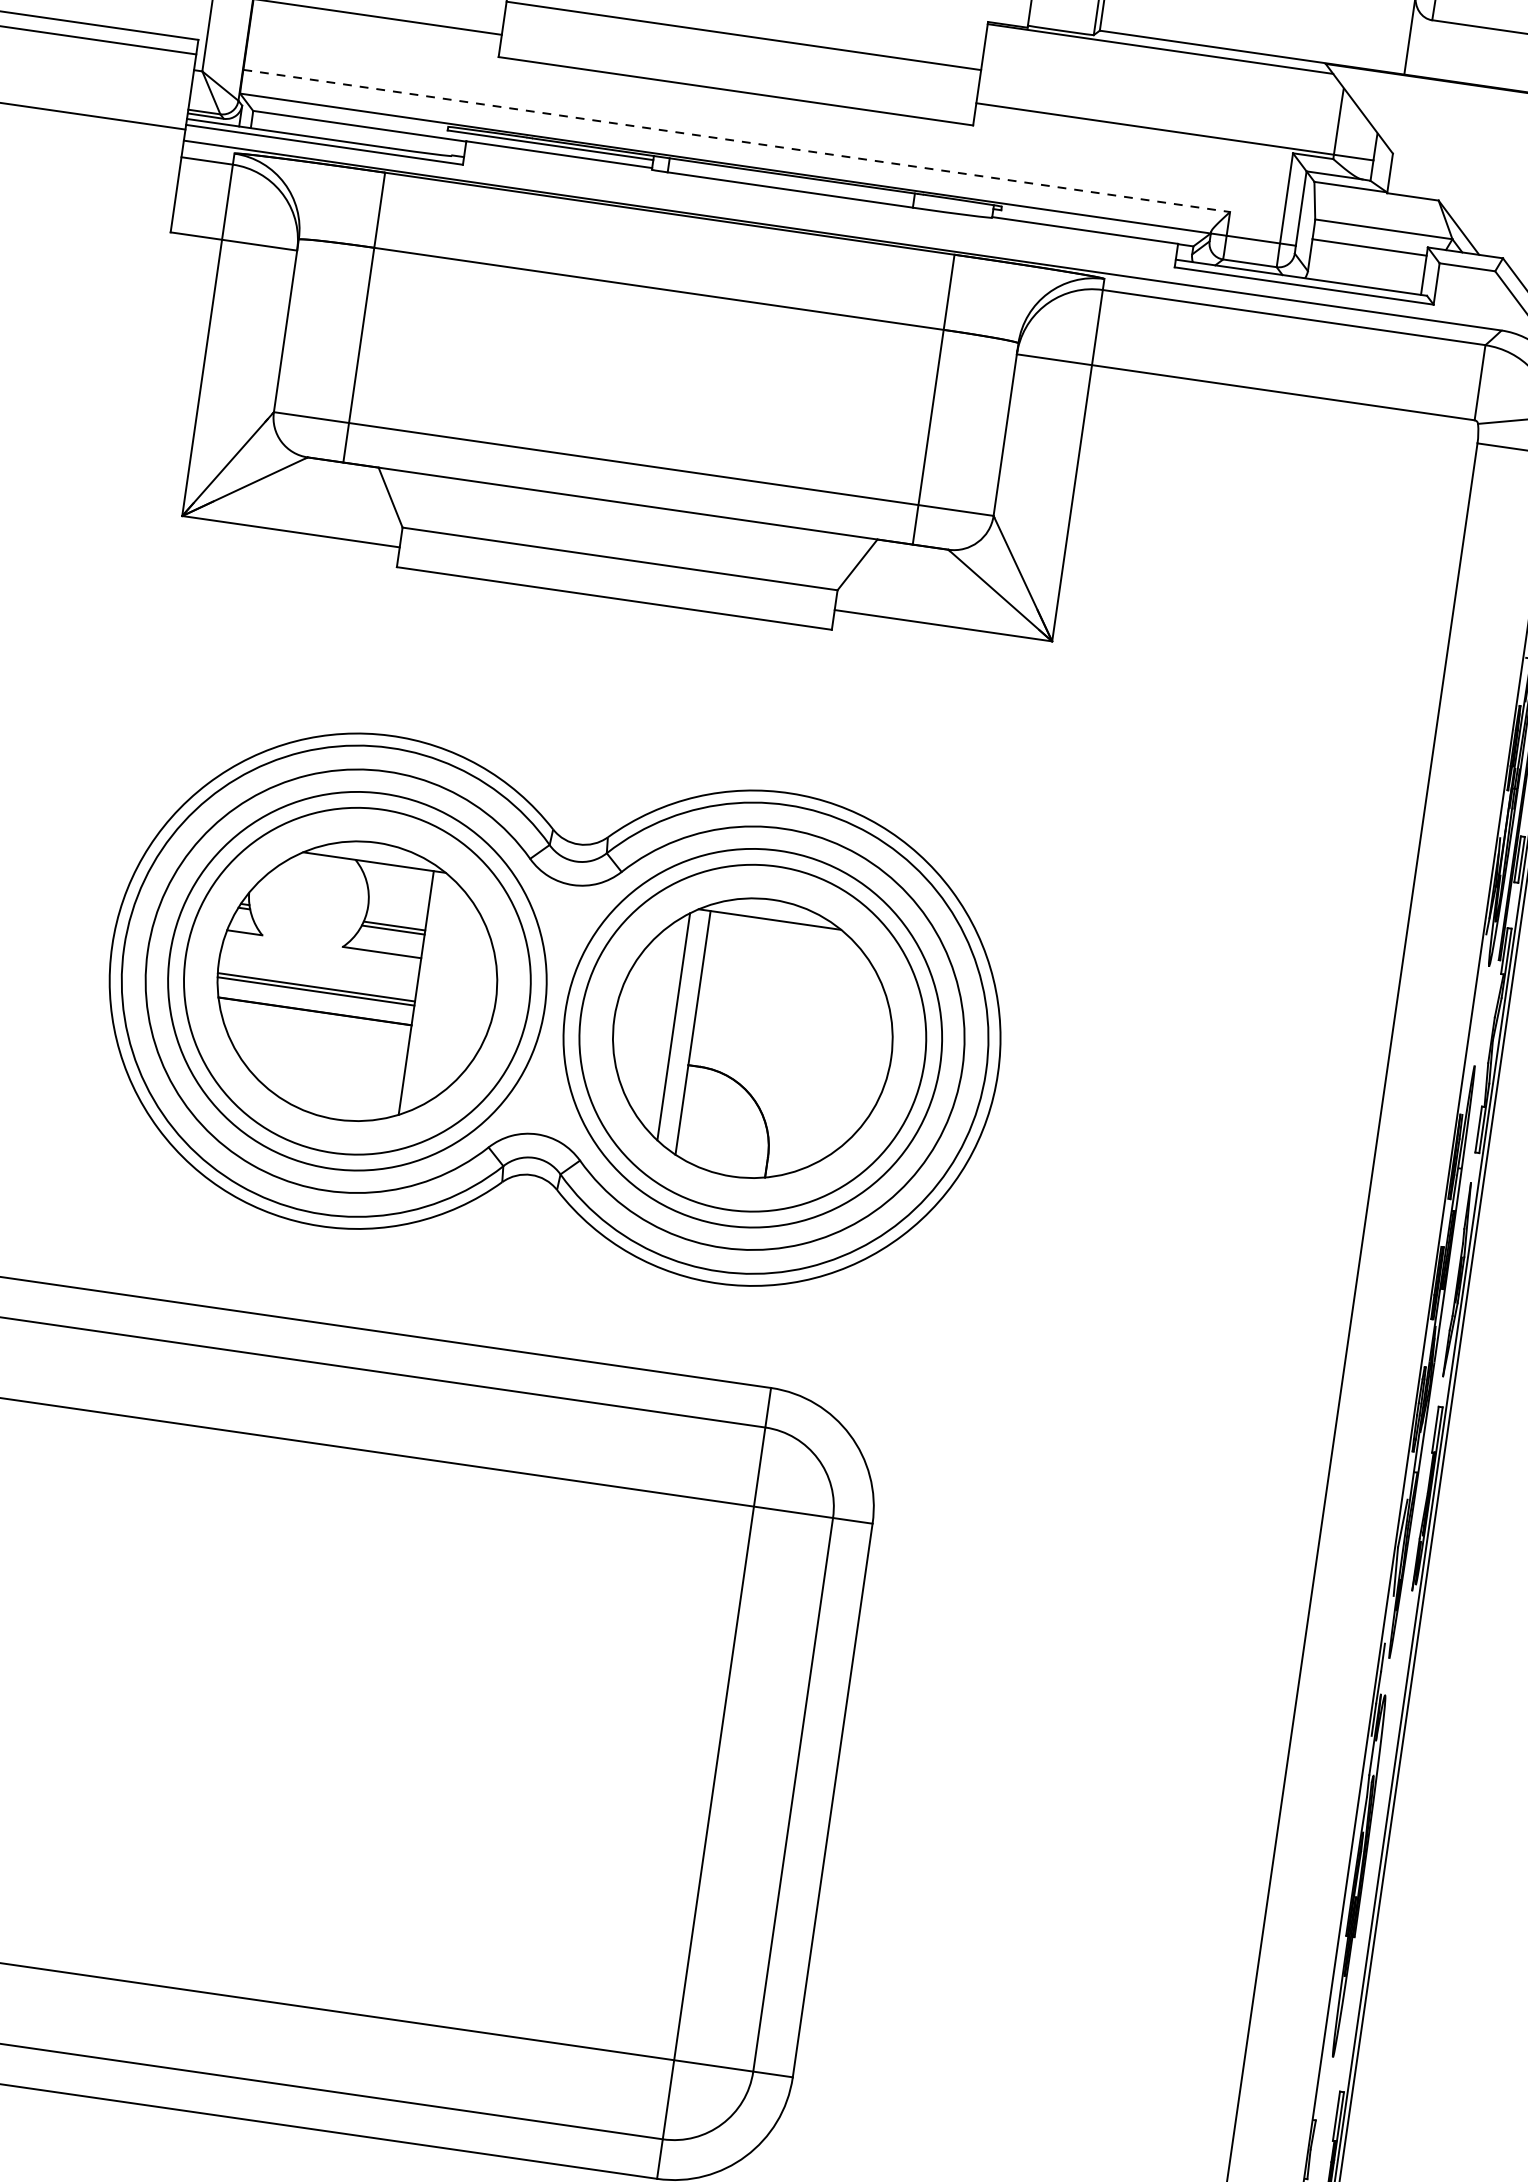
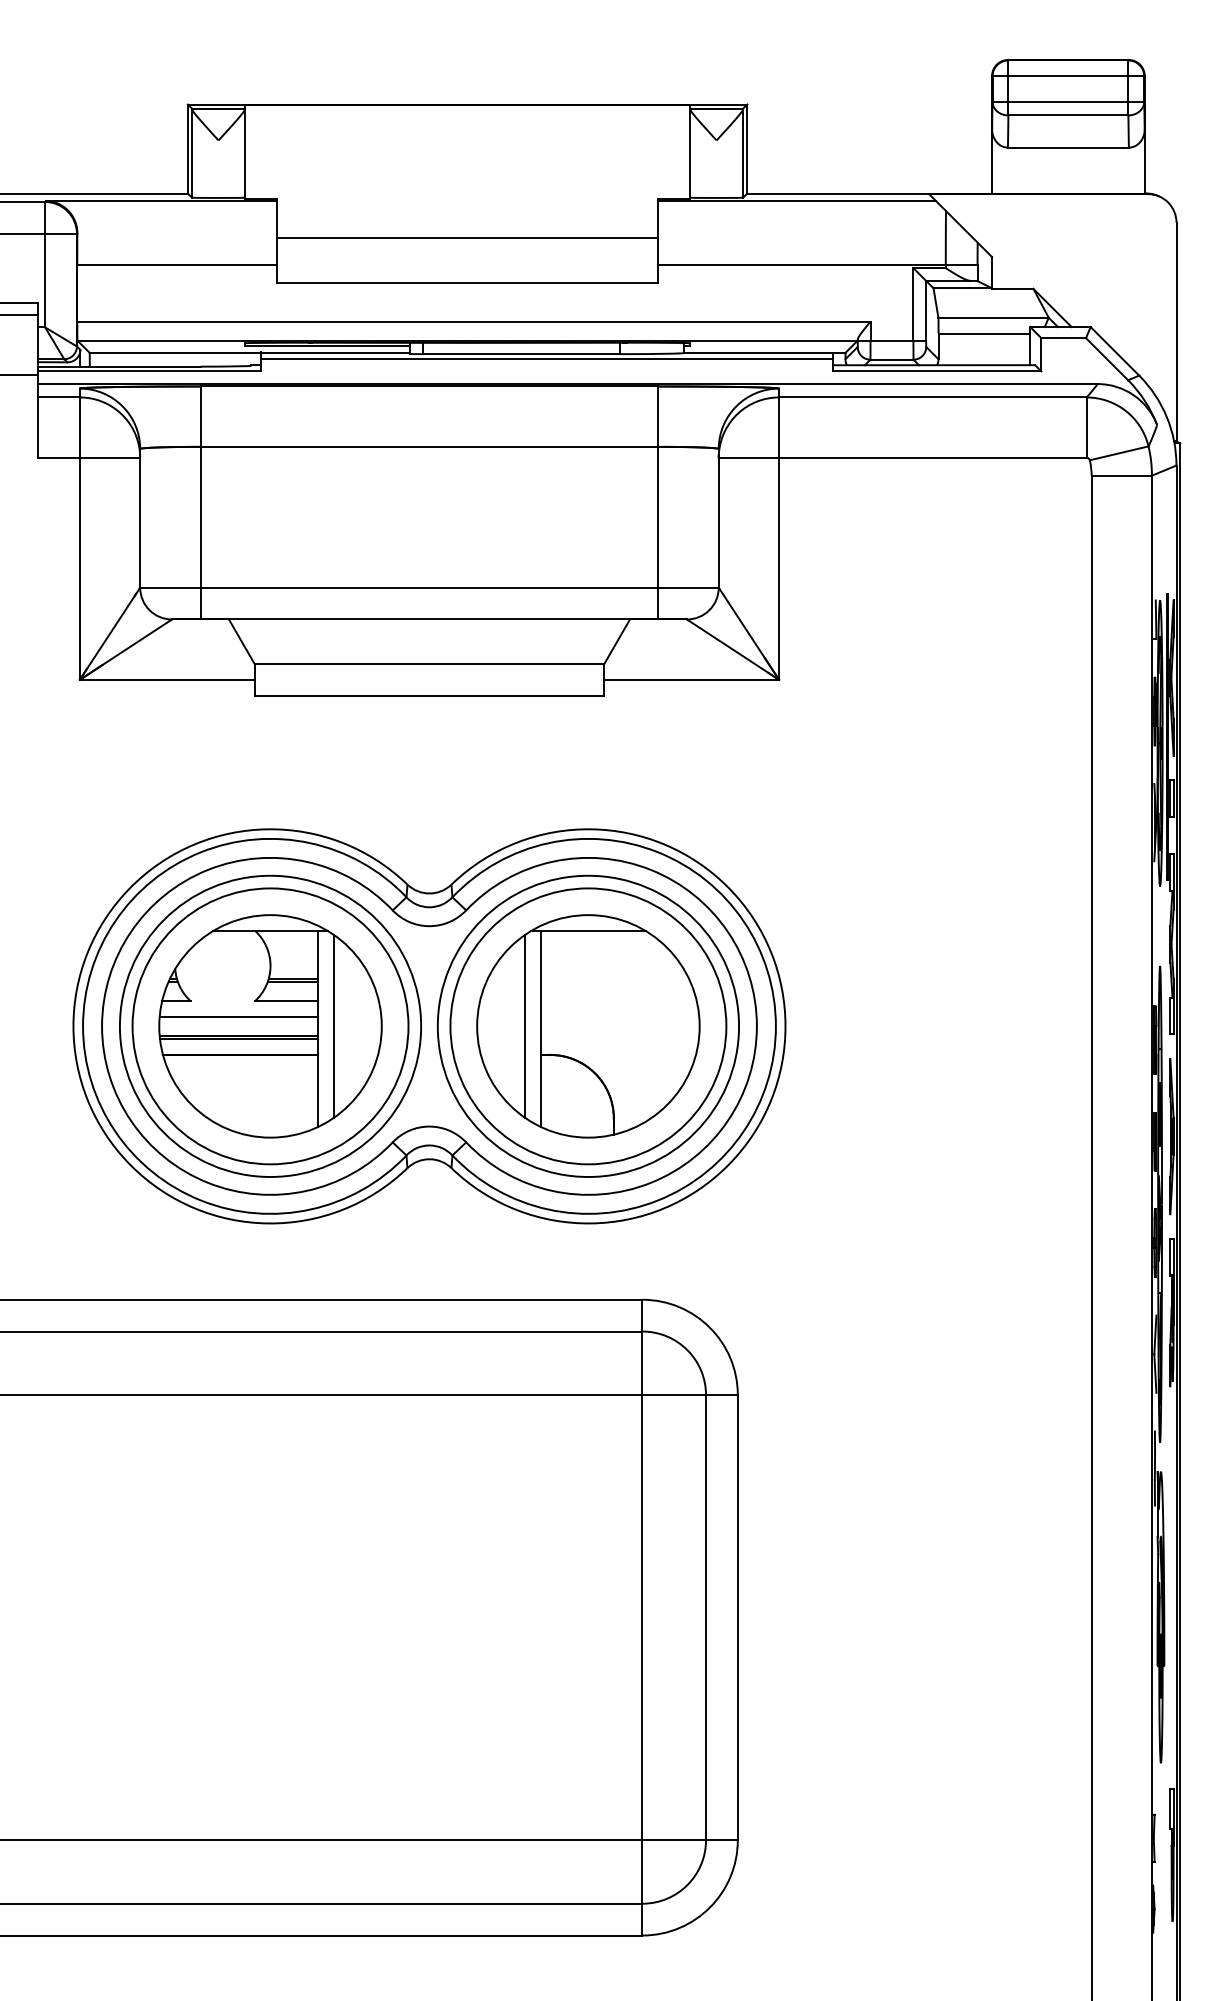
line: (736, 140) -> (473, 321), dashed -> solid
line: (821, 200) -> (547, 358), added
line: (319, 963) -> (238, 1016), added
line: (436, 992) -> (334, 1026), added

